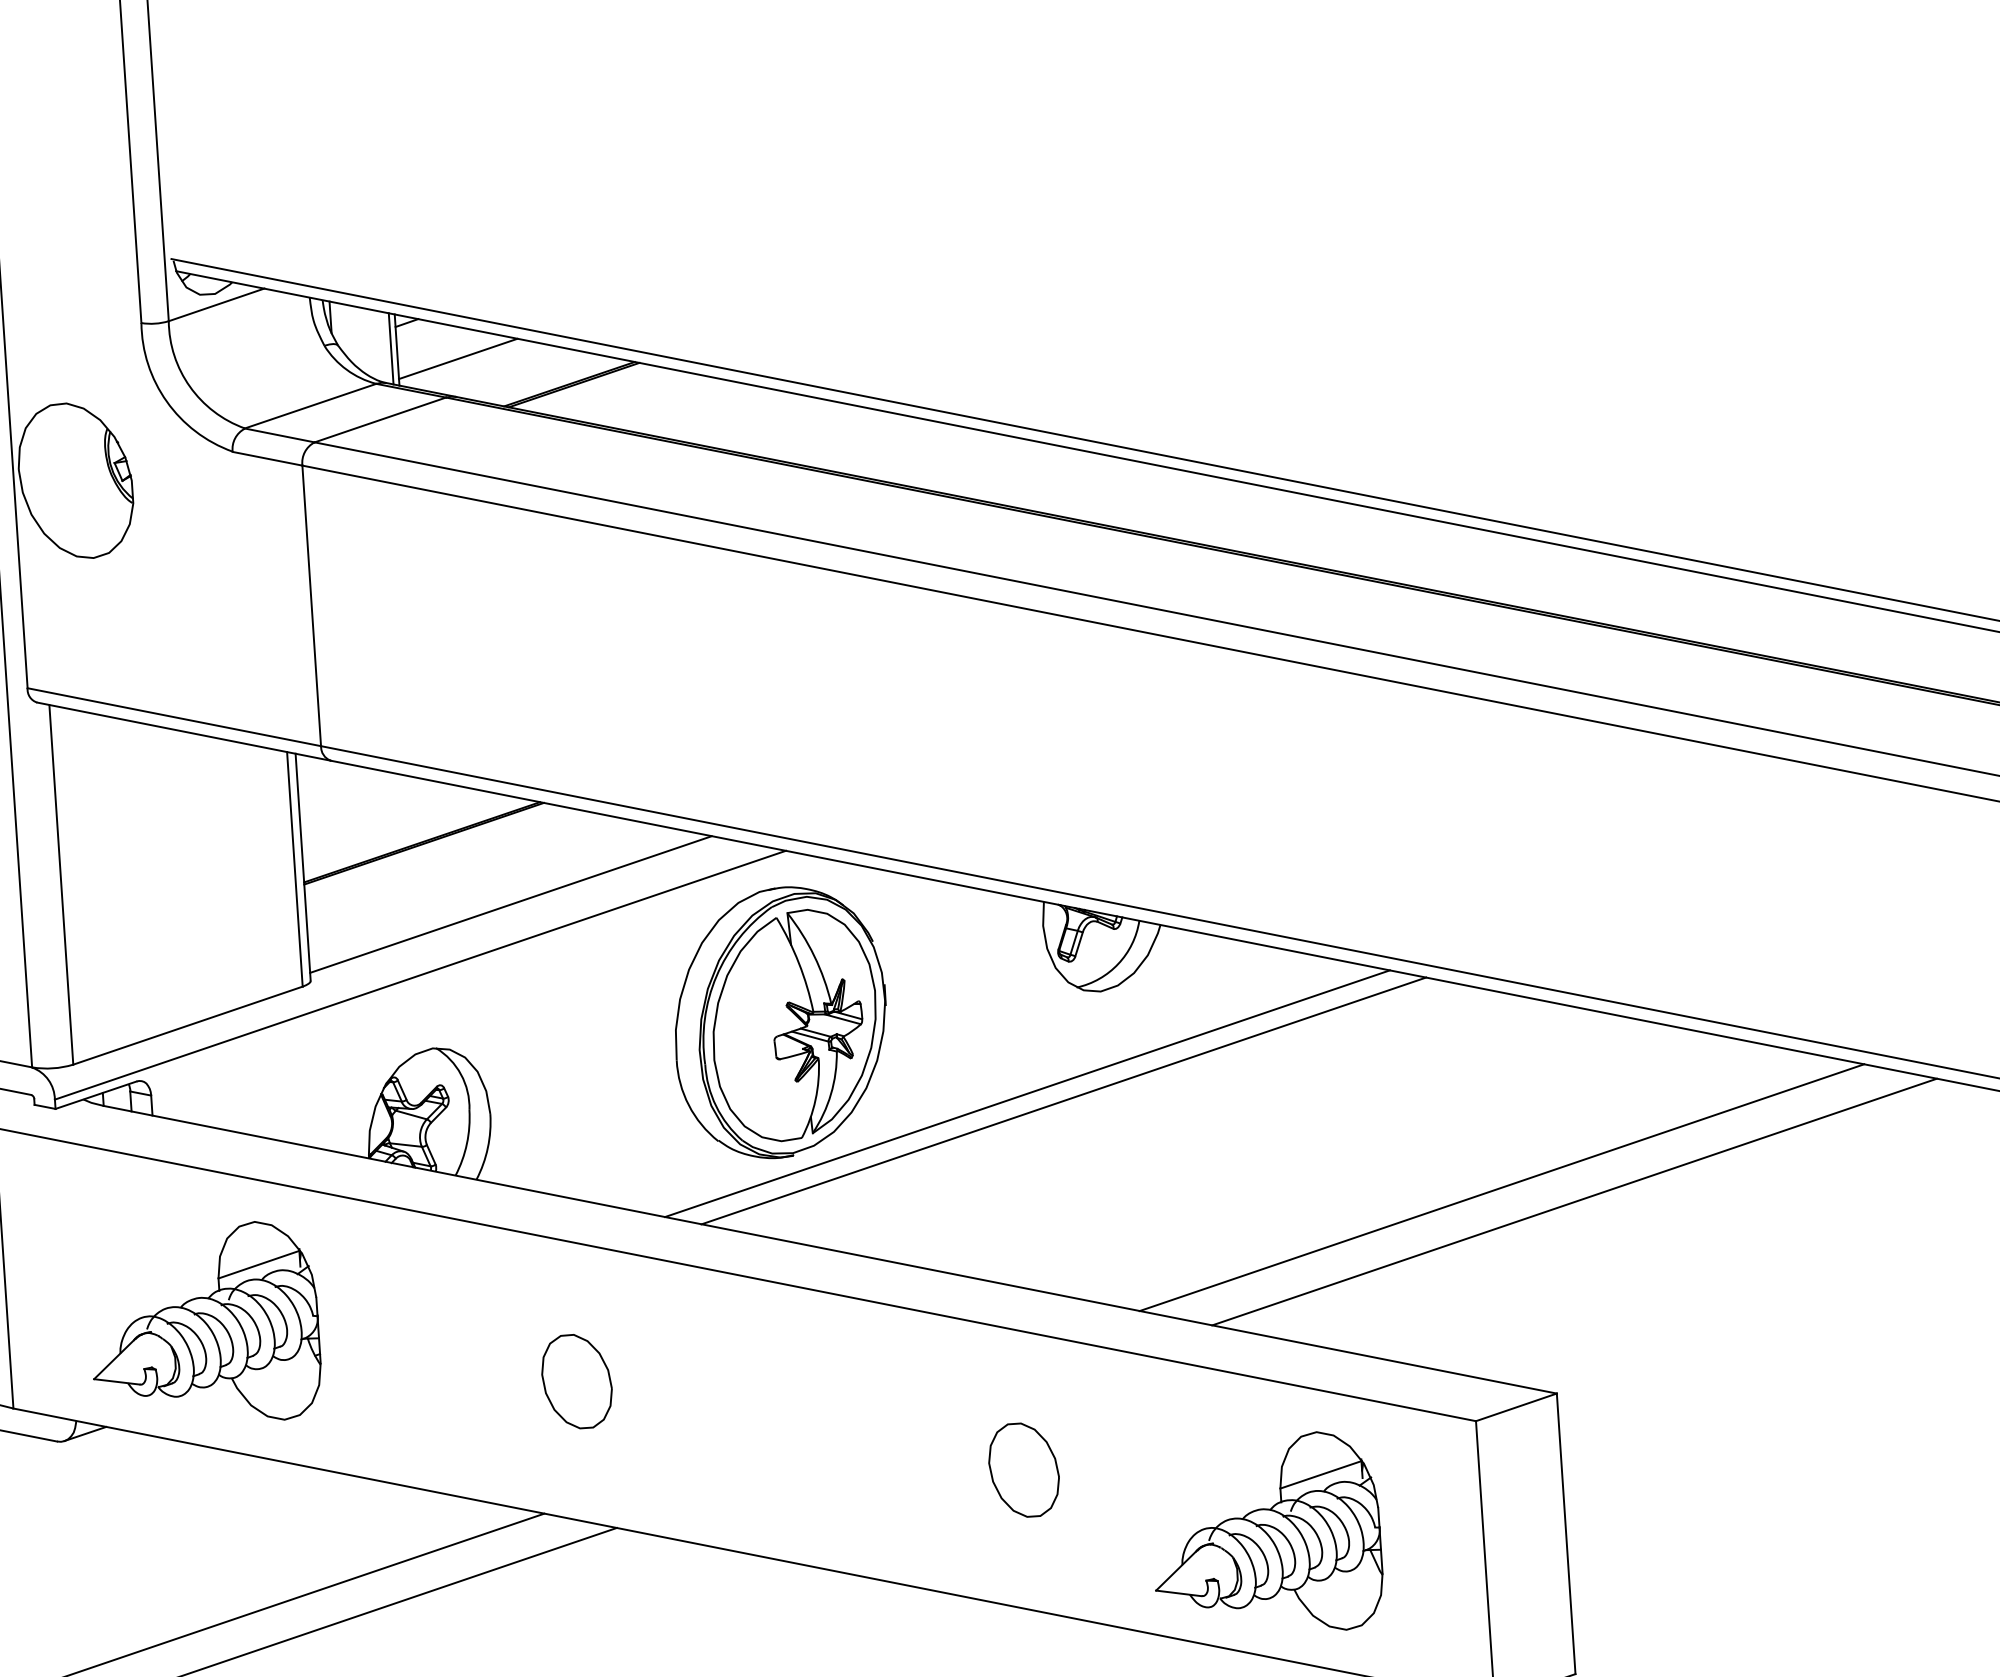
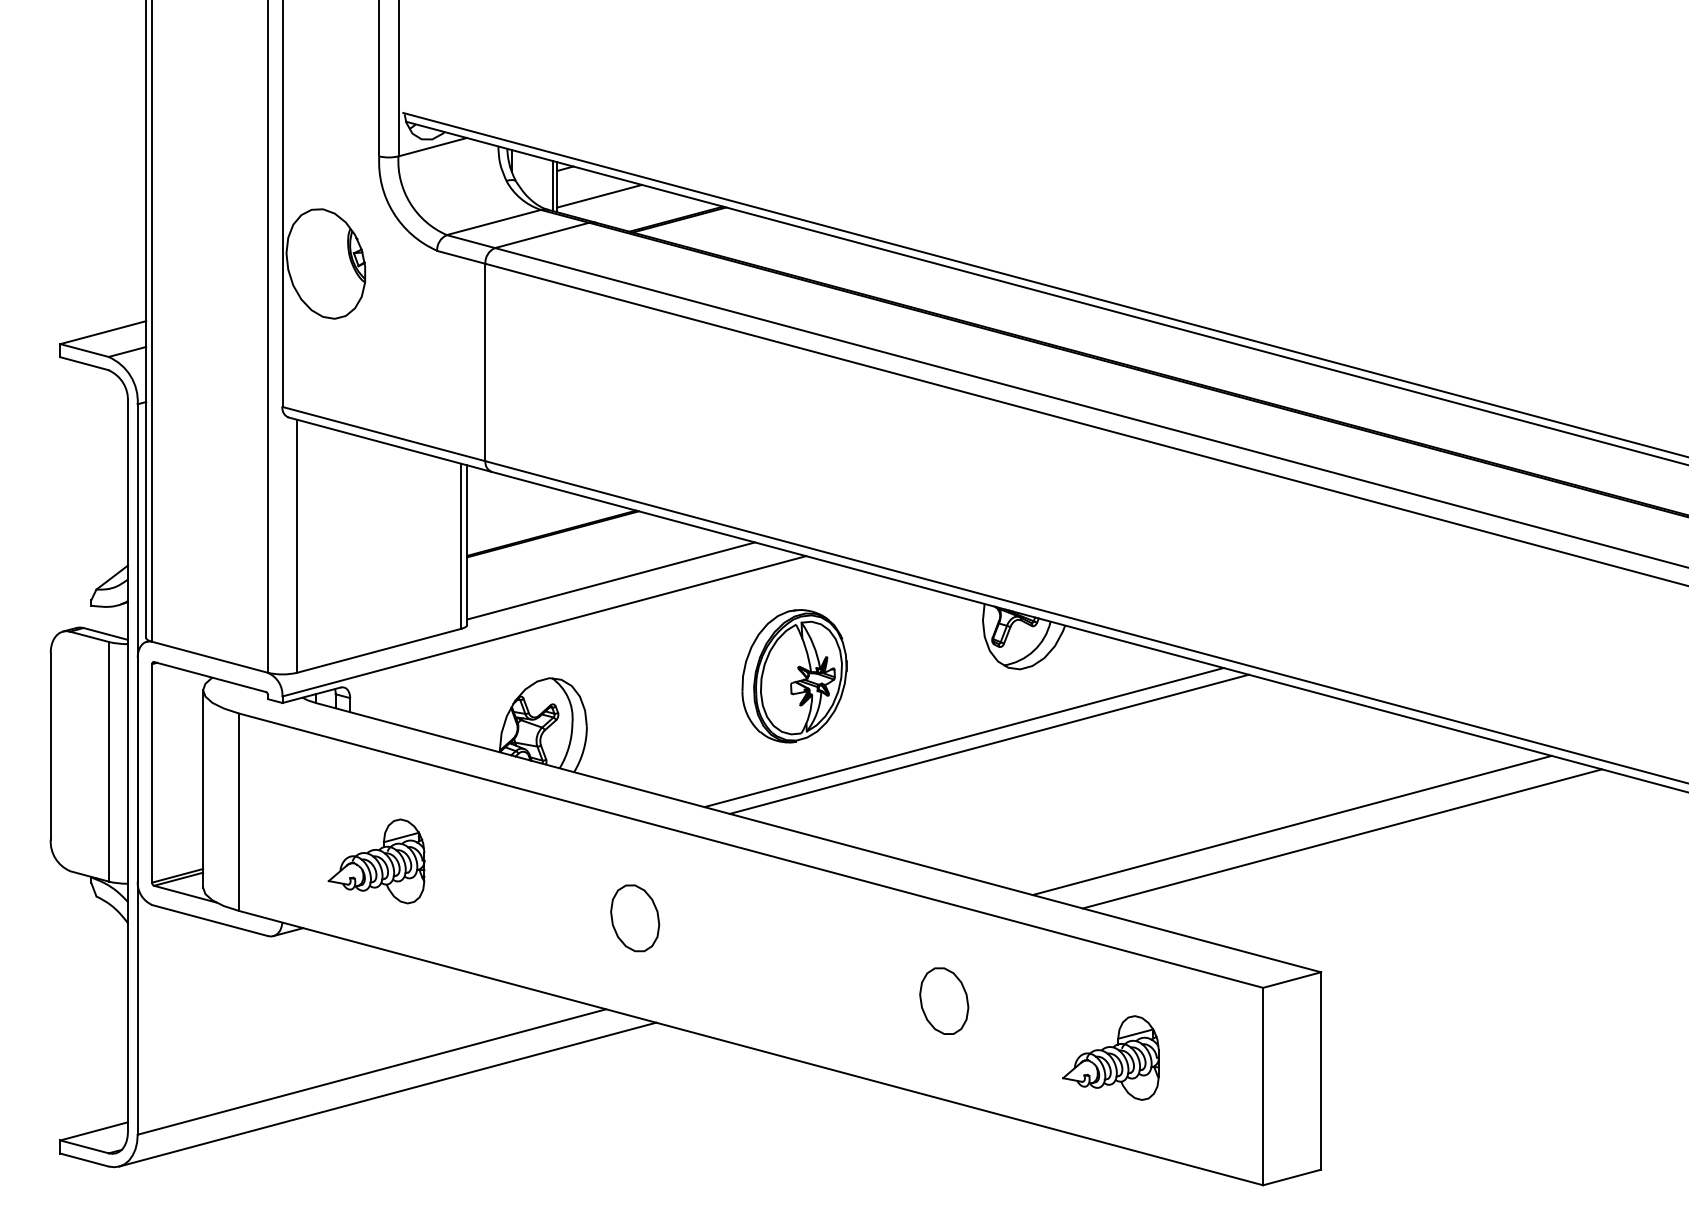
part: (780, 1021) -> (794, 675), size x0.7
part: (204, 1325) -> (376, 861), size x0.6
part: (1265, 1534) -> (1110, 1057), size x0.6

